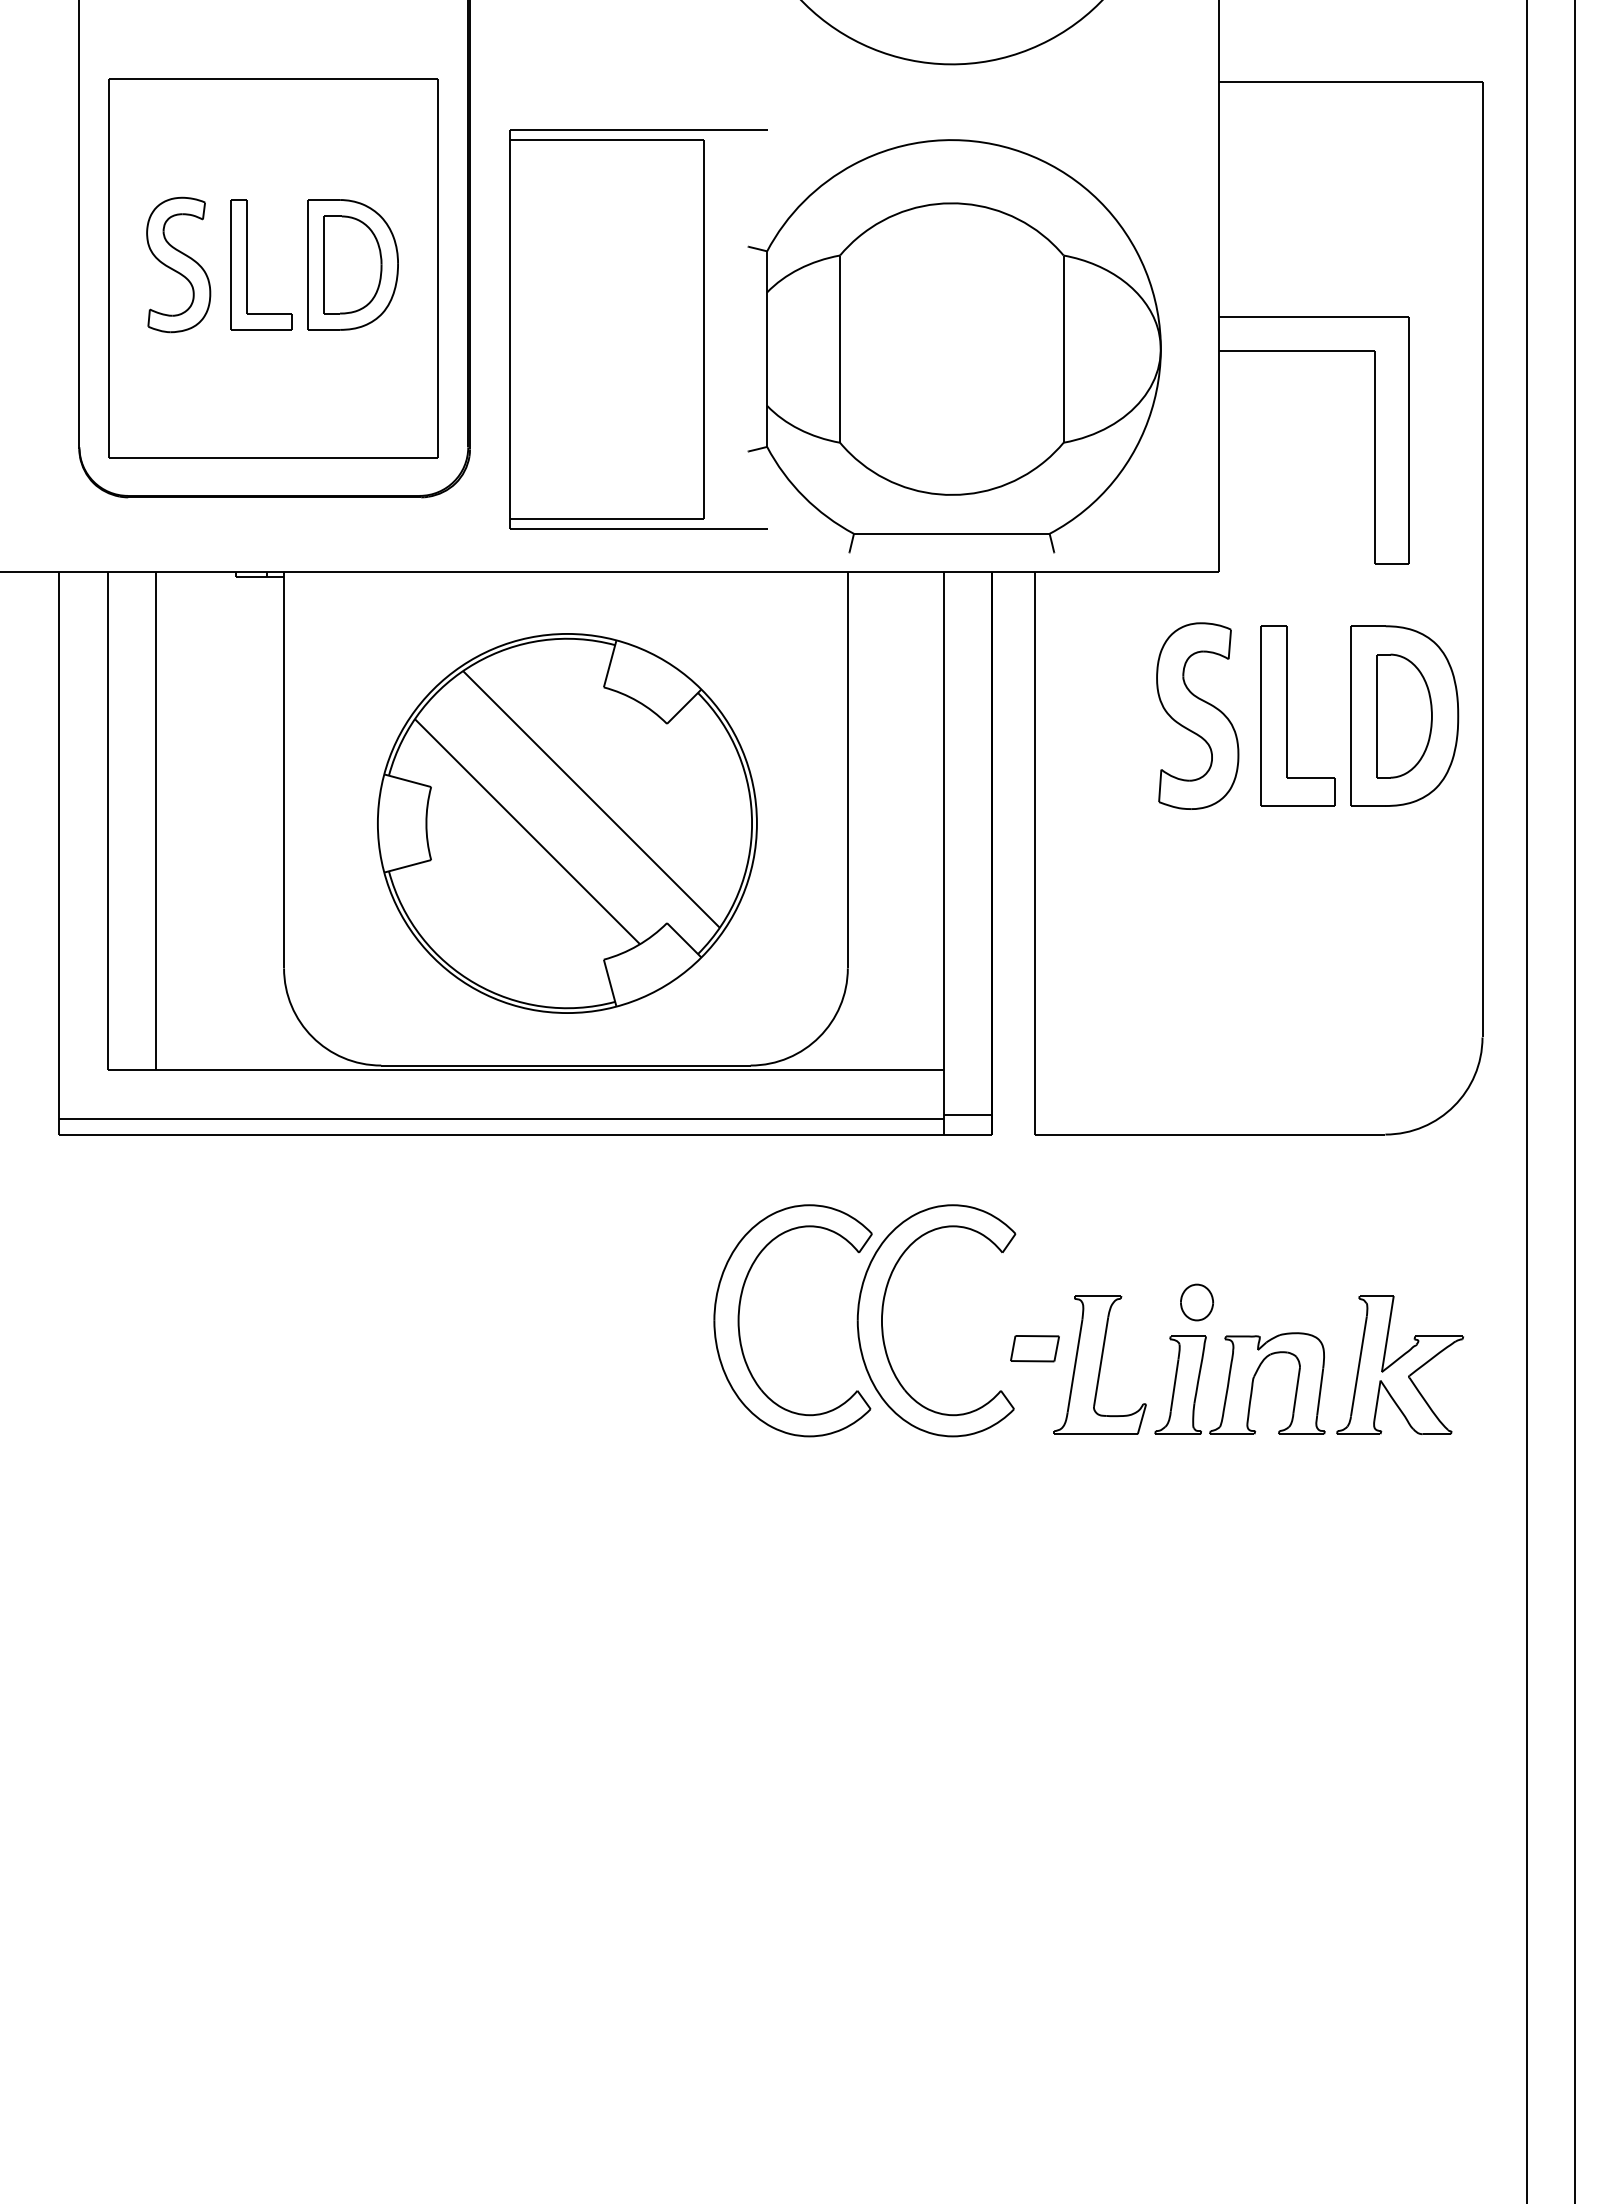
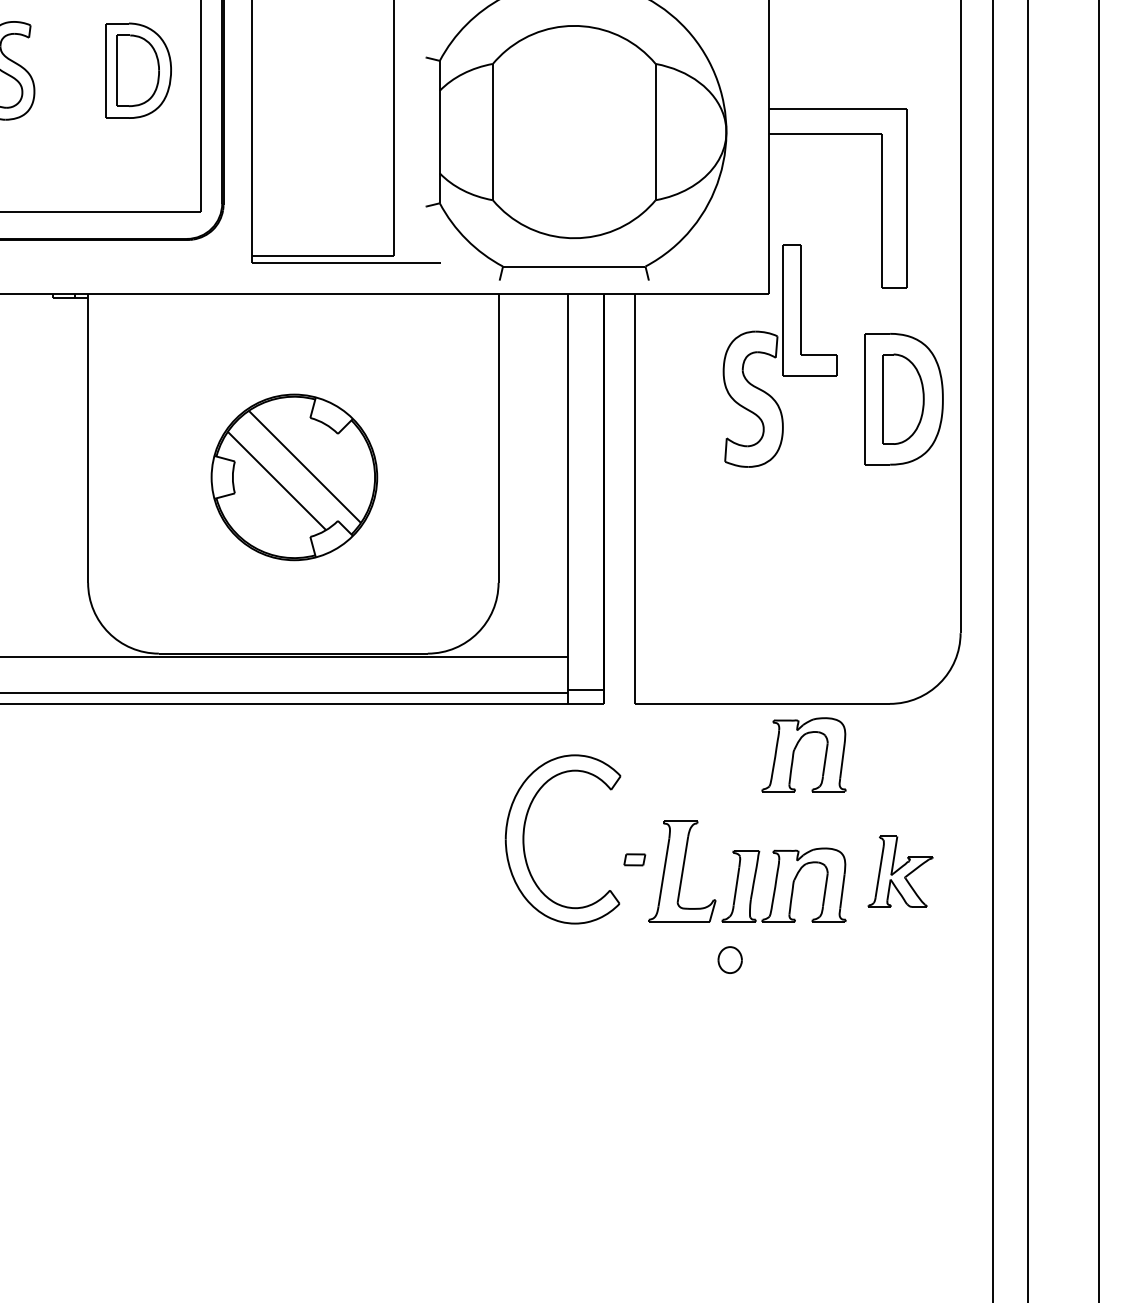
part: (247, 264) -> (61, 70), removed
part: (1287, 715) -> (801, 309), moved
part: (567, 823) -> (294, 477), size x0.6
part: (1254, 1200) -> (794, 751), added
part: (1197, 1302) -> (730, 960), moved
part: (739, 1320) -> (419, 839), removed
part: (1034, 1348) -> (634, 859), size x0.6
part: (1399, 1364) -> (900, 871), size x0.7

